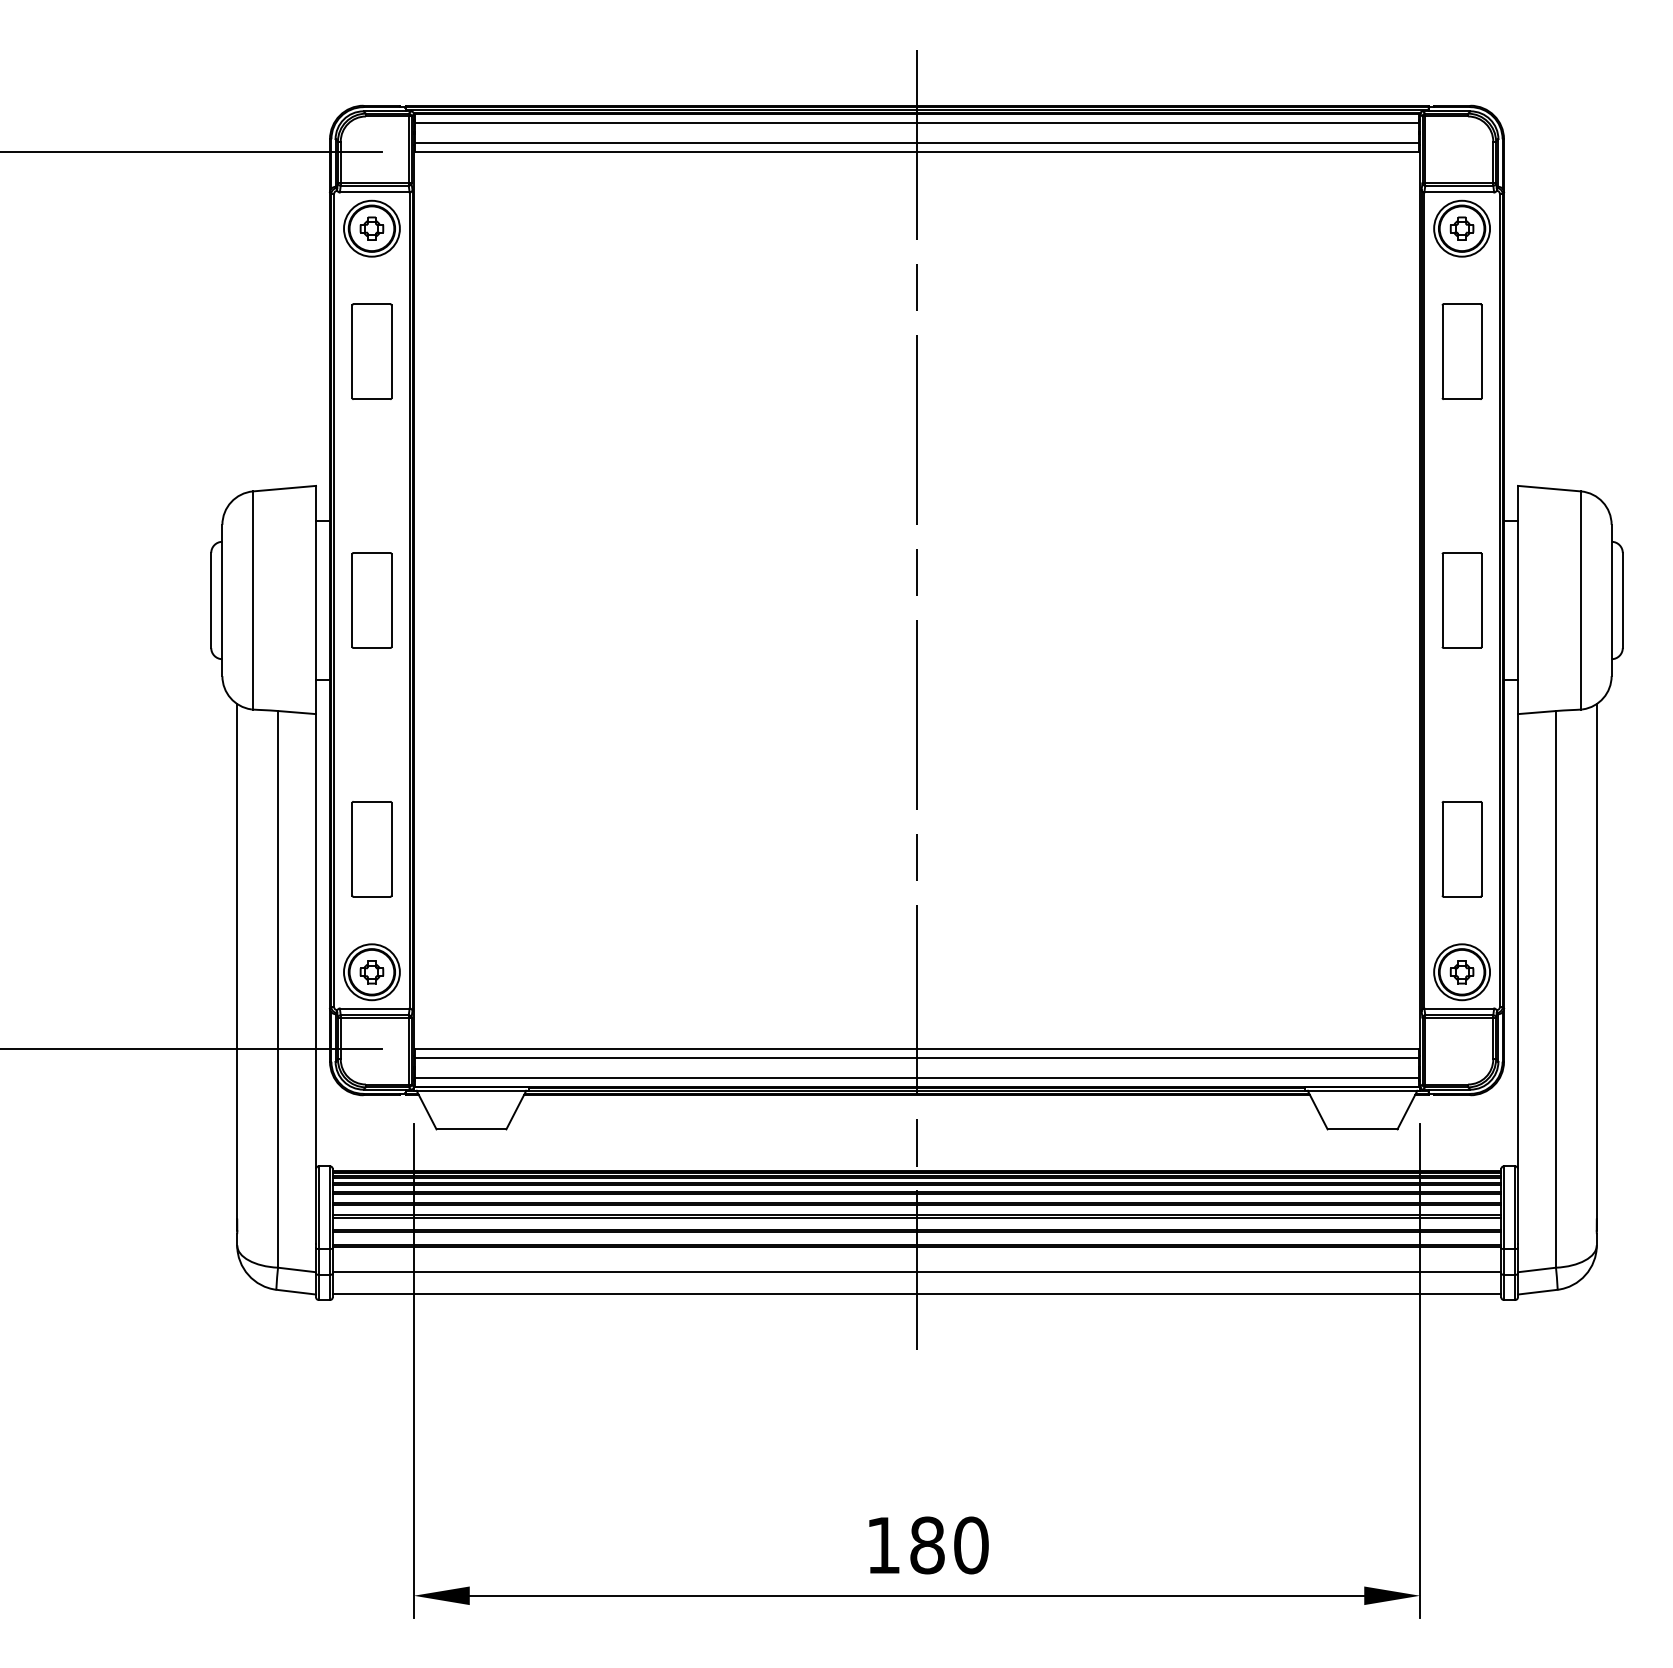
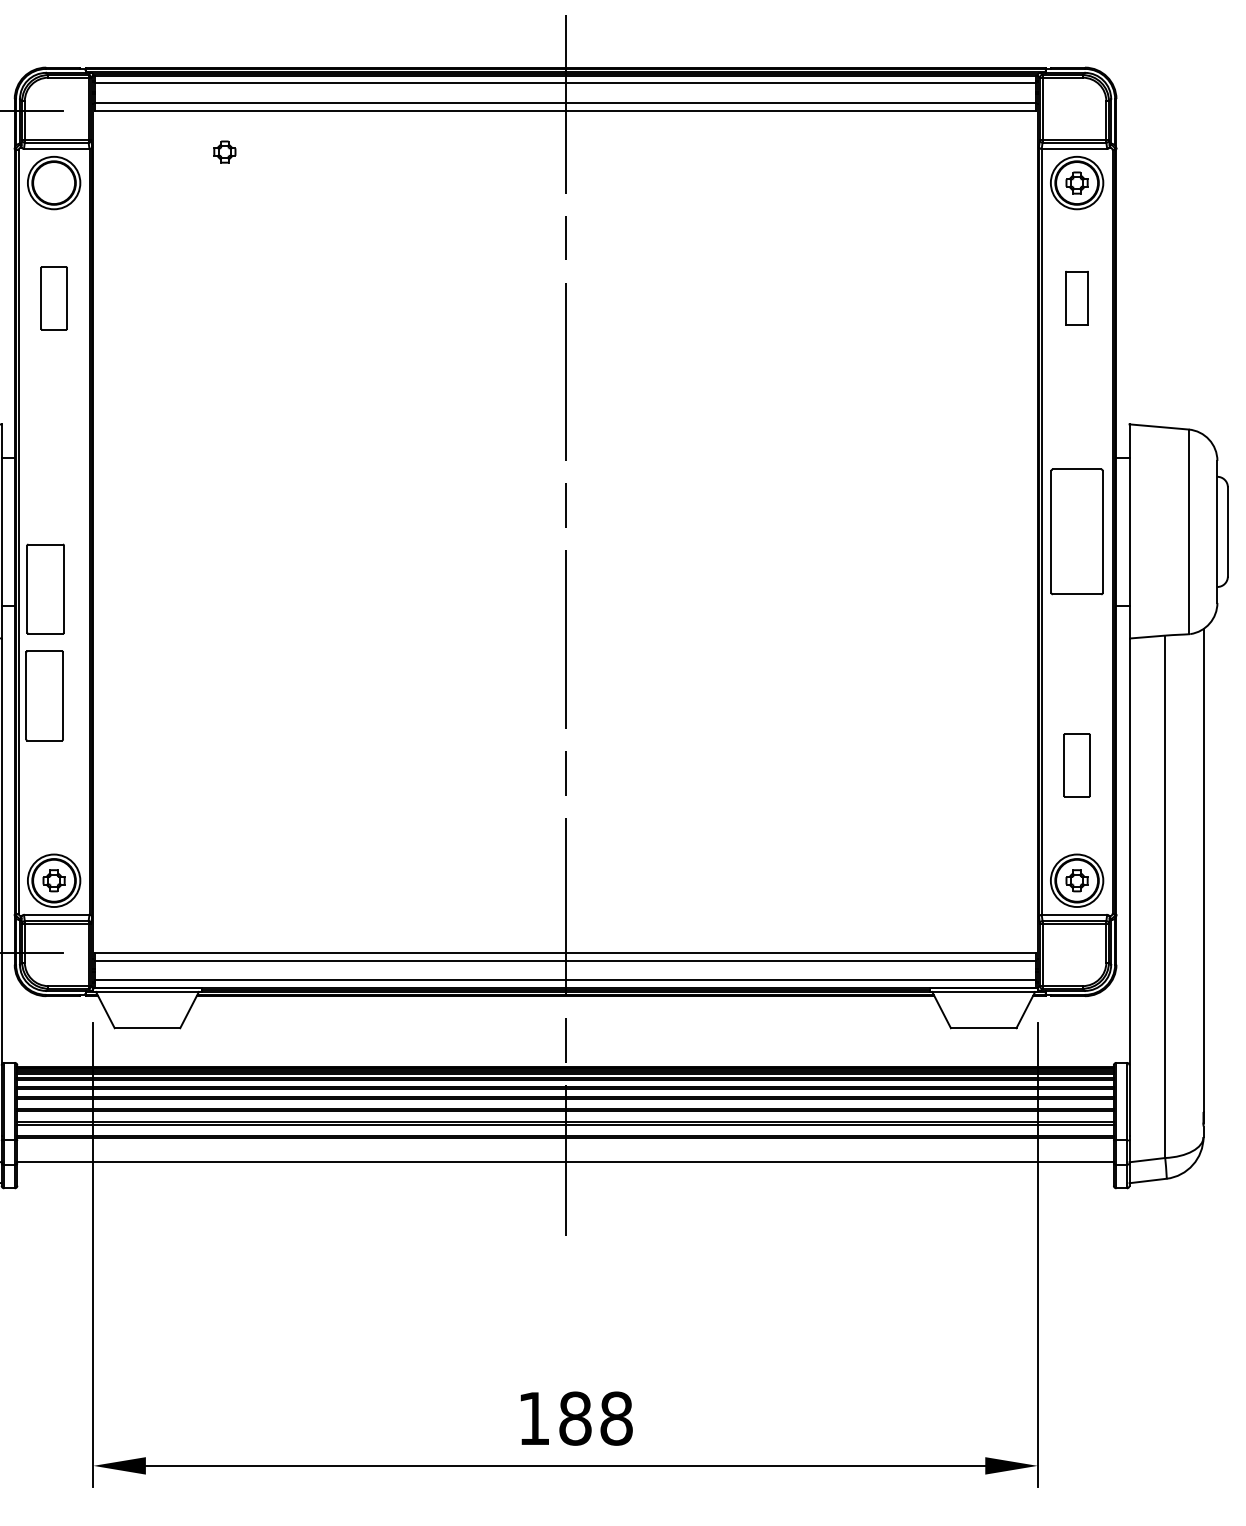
part: (371, 228) -> (224, 151), moved
part: (371, 351) -> (53, 298), size x0.7
part: (1461, 351) -> (1076, 298), size x0.6
part: (371, 600) -> (45, 589), moved
part: (1461, 600) -> (1076, 531), size x1.4
part: (371, 849) -> (44, 696), moved
part: (1461, 849) -> (1076, 765), size x0.7
line: (916, 1294) -> (565, 1183), removed
text: (971, 1545) -> (616, 1418), 180 -> 188

